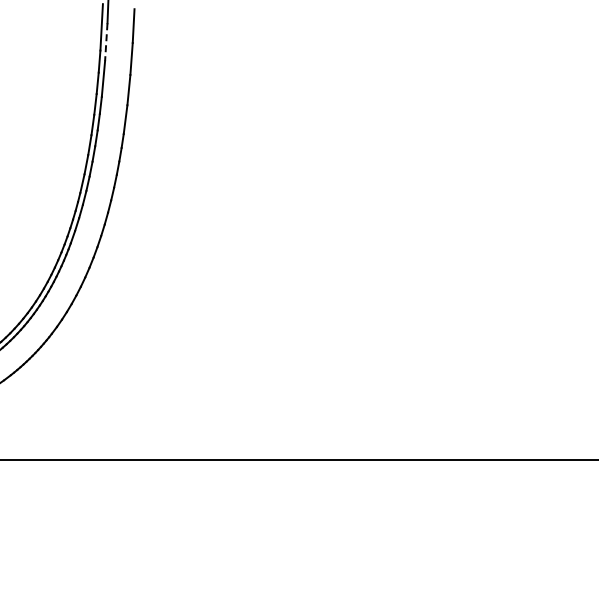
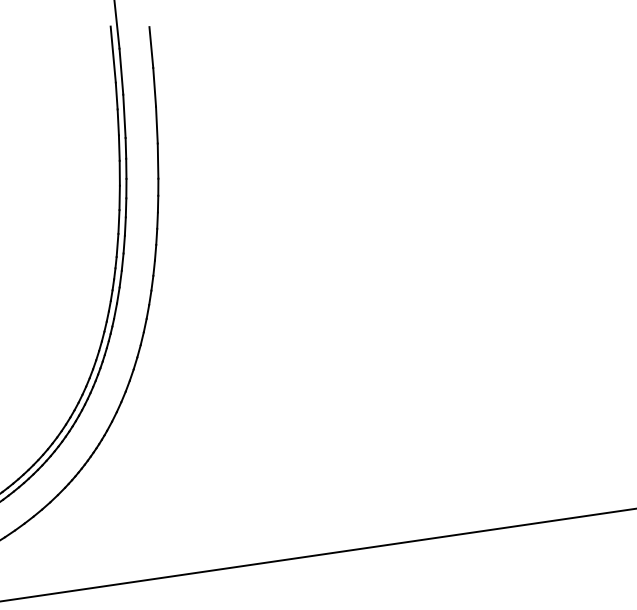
line: (106, 42) -> (121, 71), dashed -> solid

